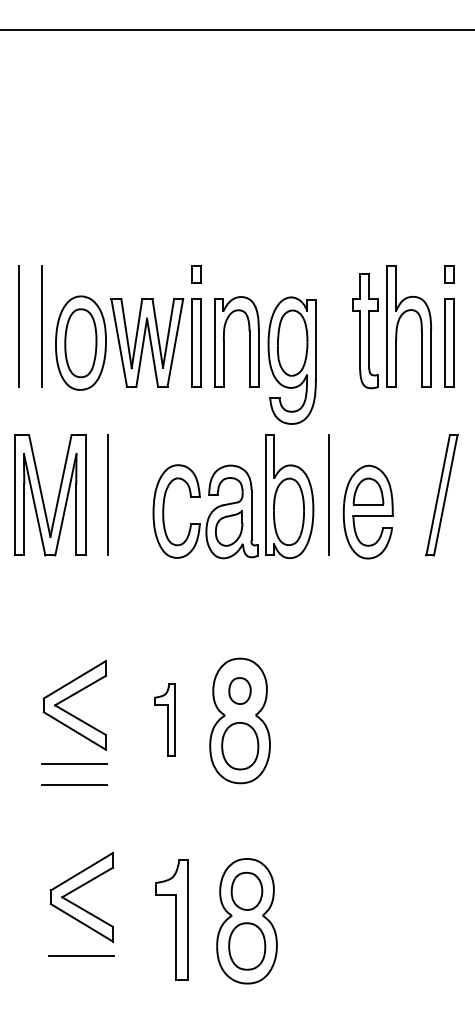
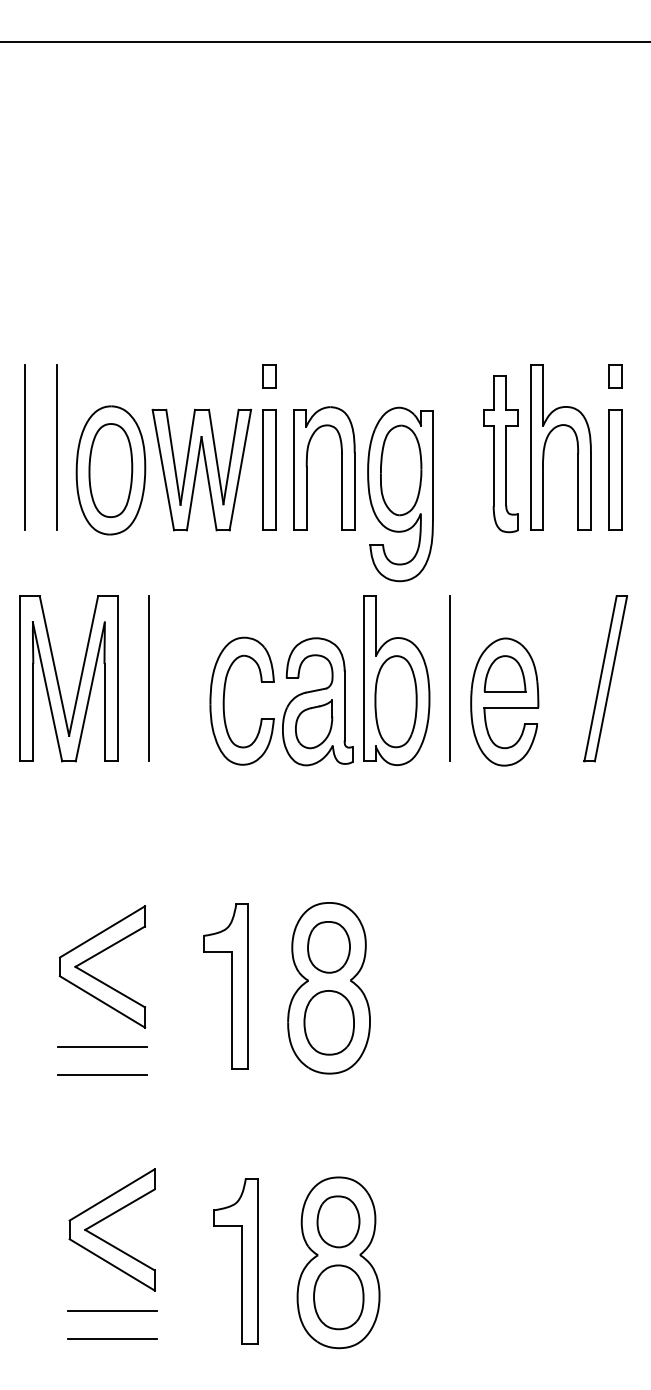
part: (239, 690) -> (328, 946), size x1.43
part: (164, 719) -> (225, 986), size x1.67
line: (81, 976) -> (111, 1338), added

